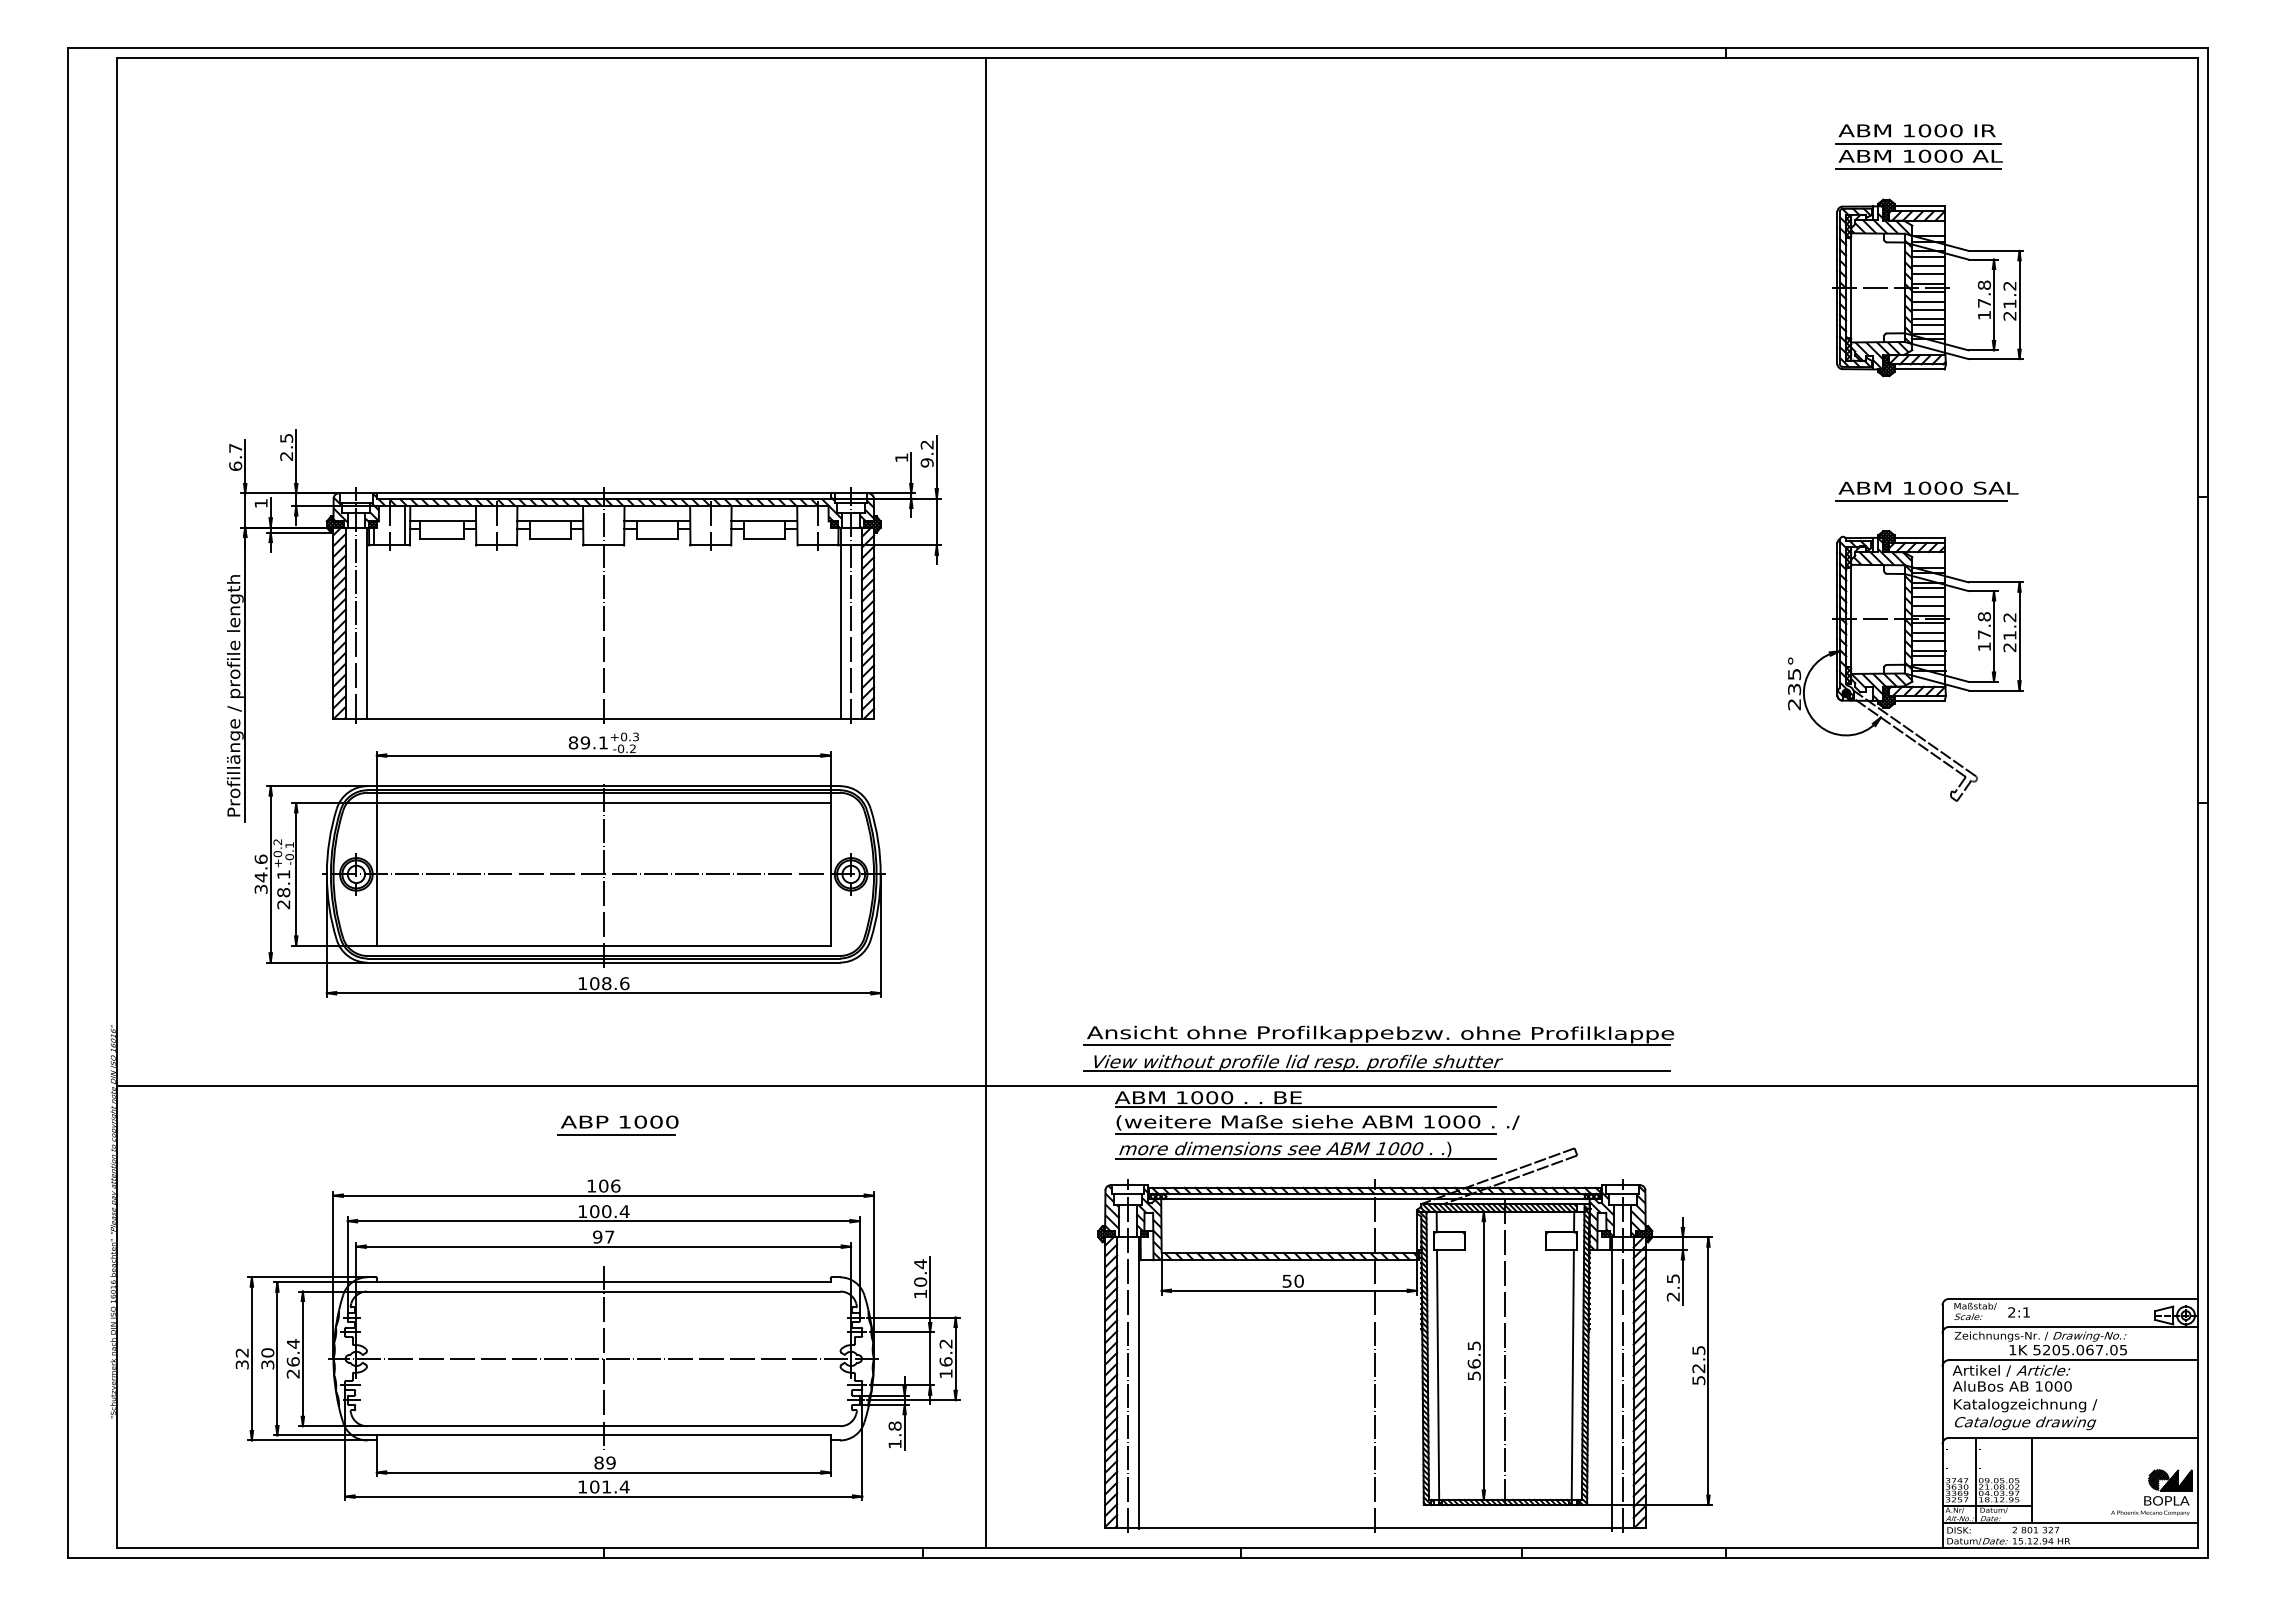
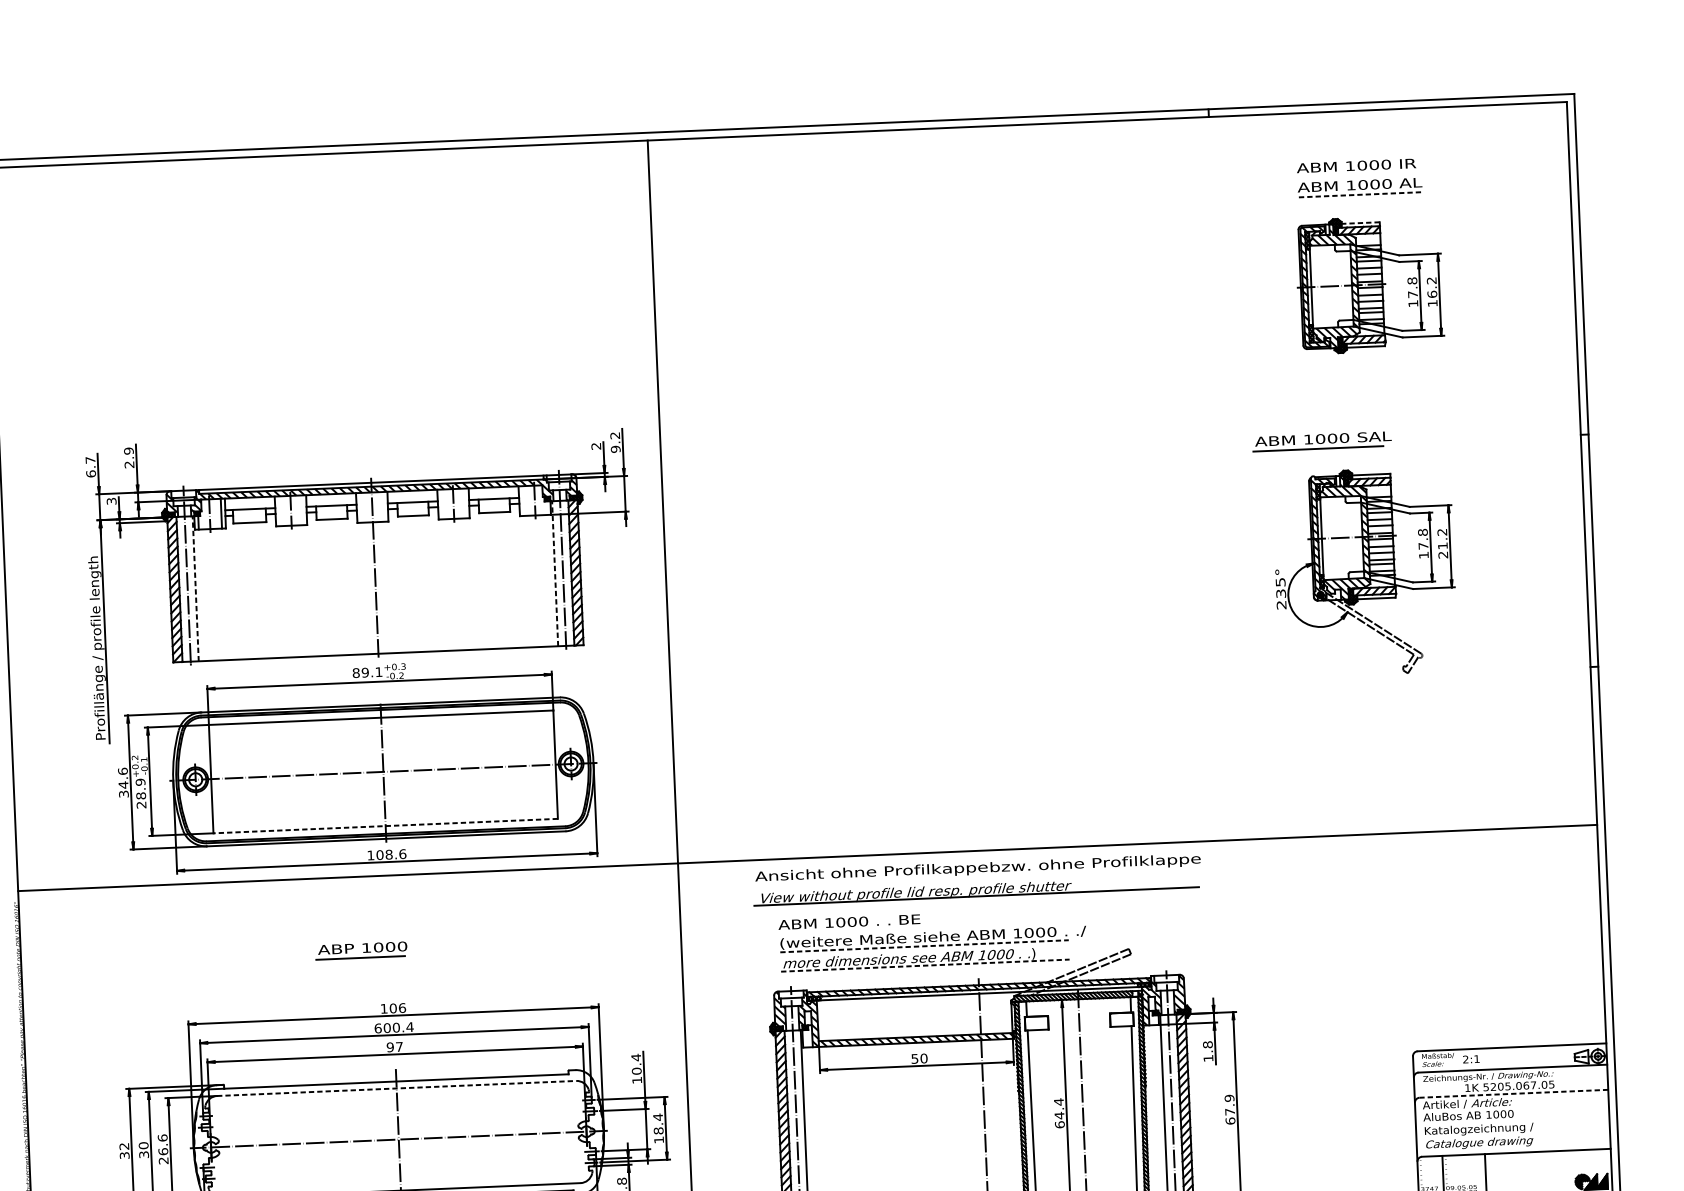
line: (1917, 143) -> (1357, 175), removed
line: (1917, 169) -> (1357, 195), solid -> dashed
line: (1919, 206) -> (1360, 223), solid -> dashed
text: (2009, 309) -> (1432, 298), 21.2 -> 16.2
text: (286, 438) -> (128, 451), 2.5 -> 2.9
text: (901, 457) -> (596, 446), 1 -> 2
part: (1926, 491) -> (1321, 441), moved
text: (260, 503) -> (111, 501), 1 -> 3
line: (366, 623) -> (195, 589), solid -> dashed
line: (840, 623) -> (555, 573), solid -> dashed
text: (283, 874) -> (140, 782), 28.1 -> 28.9
line: (603, 945) -> (385, 825), solid -> dashed
line: (1377, 1045) -> (975, 877), removed
line: (1156, 1086) -> (807, 858), moved
line: (1305, 1107) -> (923, 926), removed
part: (617, 1125) -> (361, 950), moved
line: (1306, 1133) -> (924, 946), solid -> dashed
line: (1306, 1159) -> (925, 965), solid -> dashed
text: (582, 1211) -> (378, 1028), 100.4 -> 600.4
text: (1672, 1287) -> (1207, 1051), 2.5 -> 1.8
line: (603, 1291) -> (396, 1088), solid -> dashed
text: (292, 1343) -> (162, 1137), 26.4 -> 26.6
text: (945, 1352) -> (657, 1123), 16.2 -> 18.4
text: (1473, 1360) -> (1058, 1113), 56.5 -> 64.4
line: (2072, 1360) -> (1513, 1094), solid -> dashed
text: (1698, 1365) -> (1229, 1109), 52.5 -> 67.9

